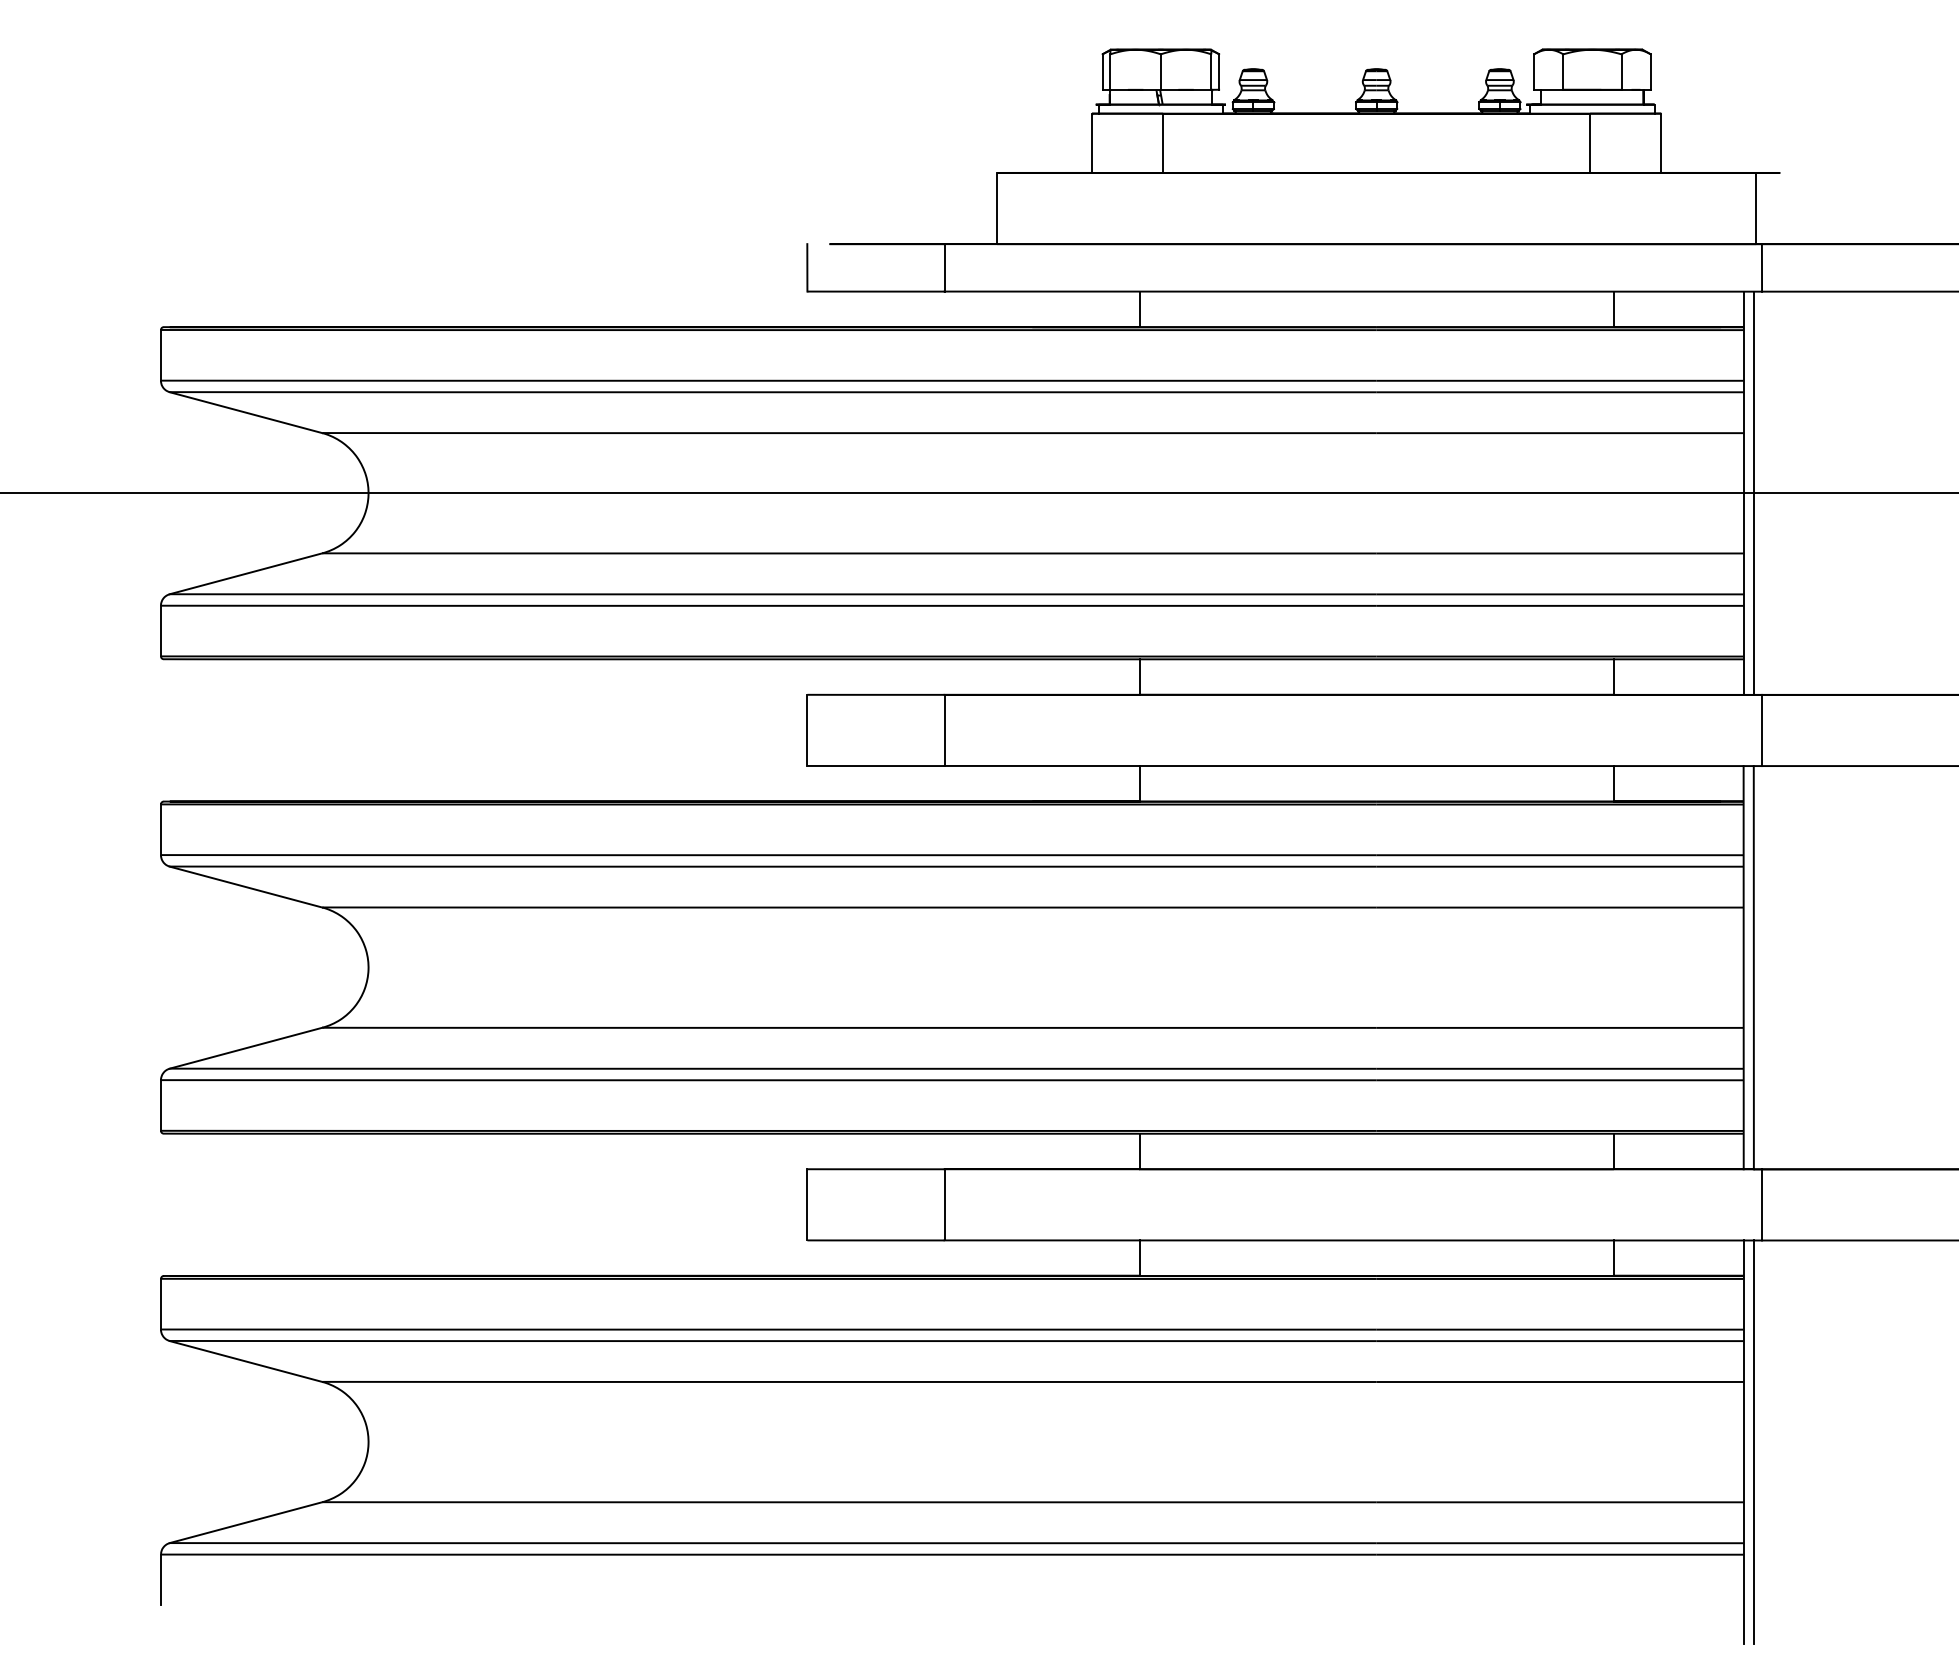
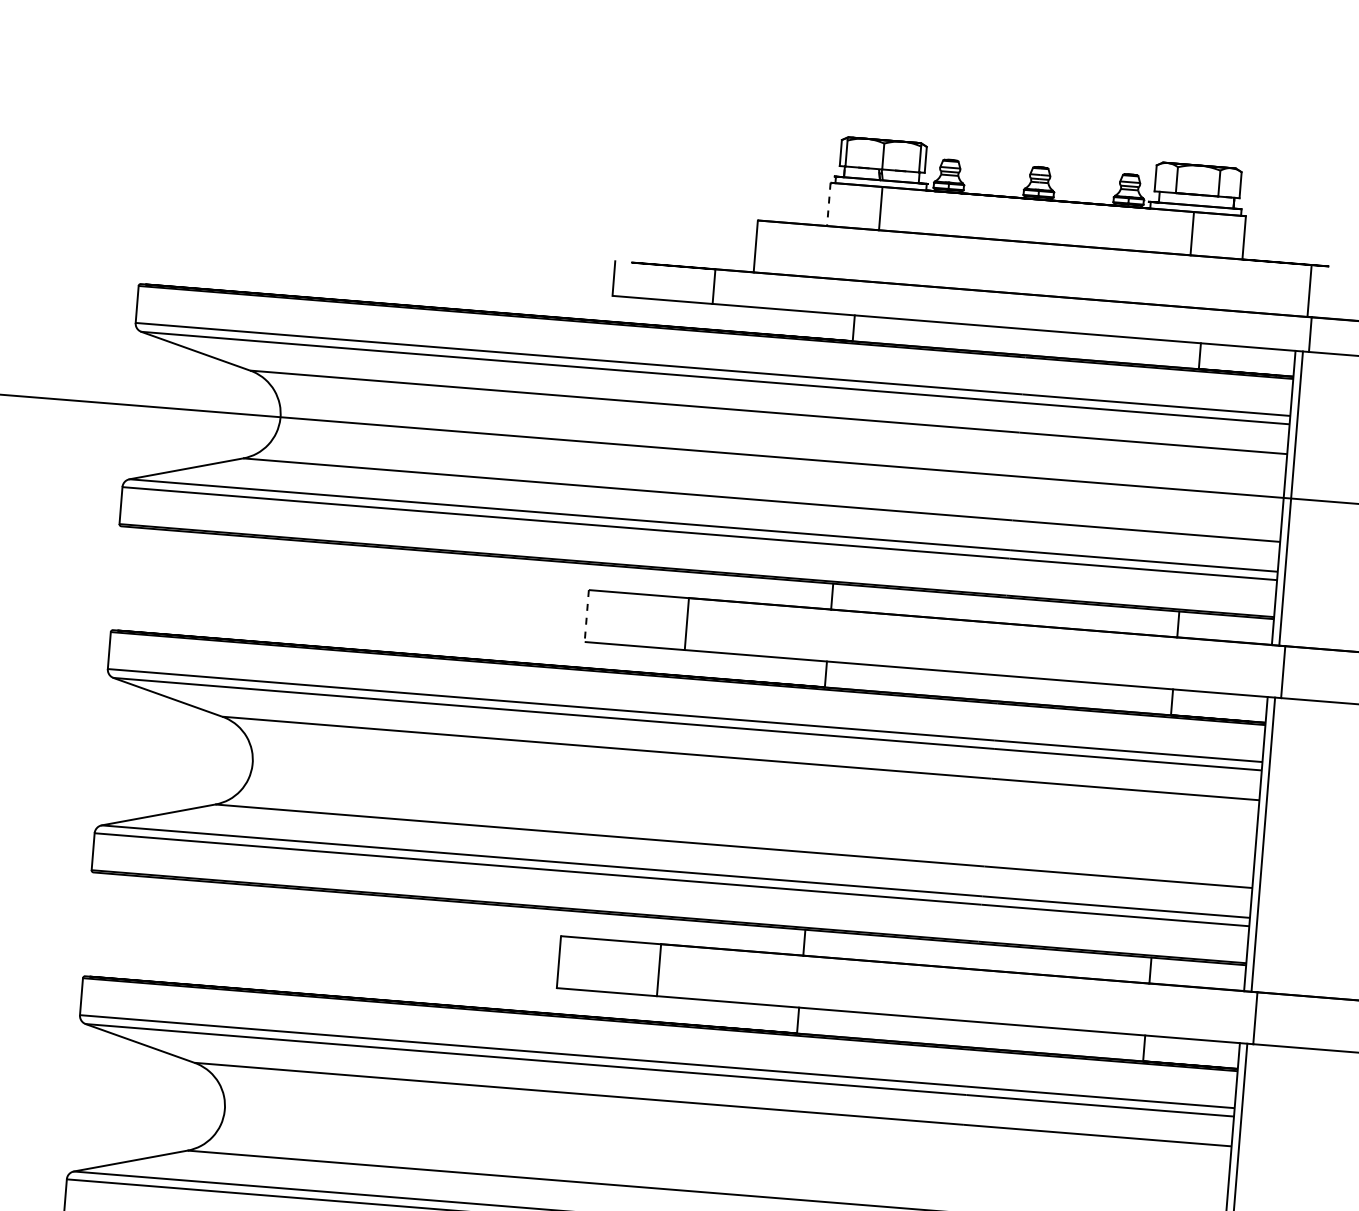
line: (1091, 143) -> (828, 204), solid -> dashed
line: (807, 730) -> (586, 616), solid -> dashed

